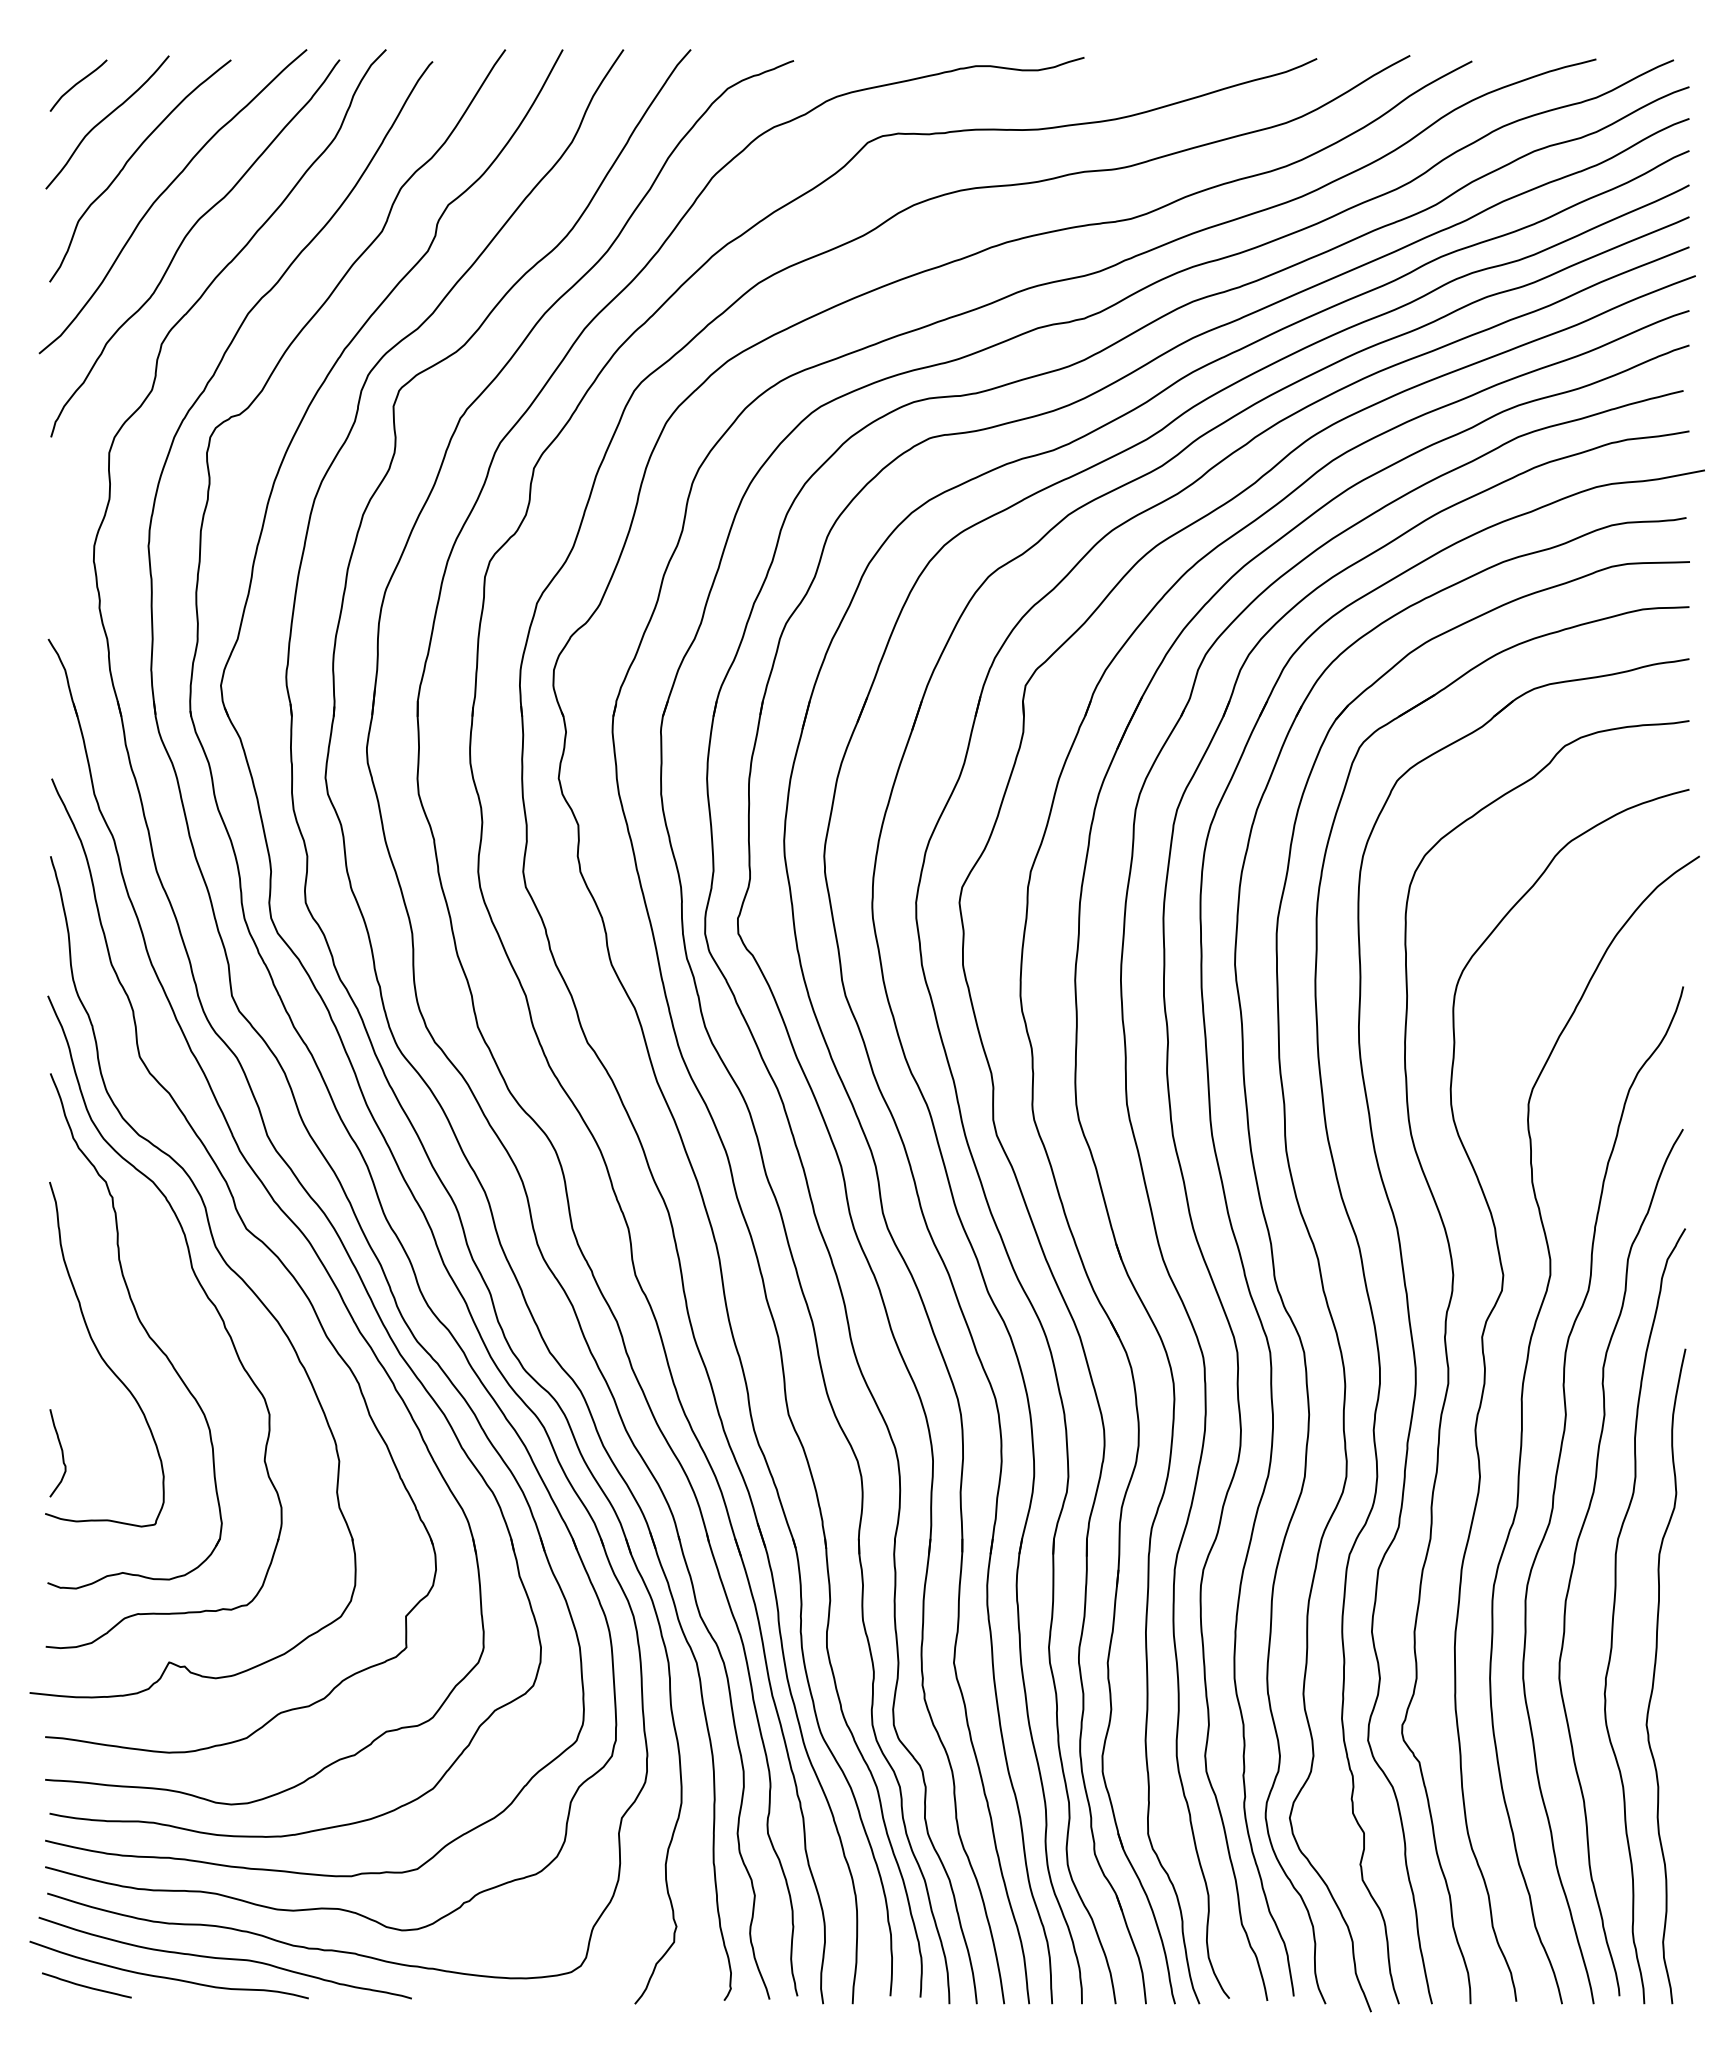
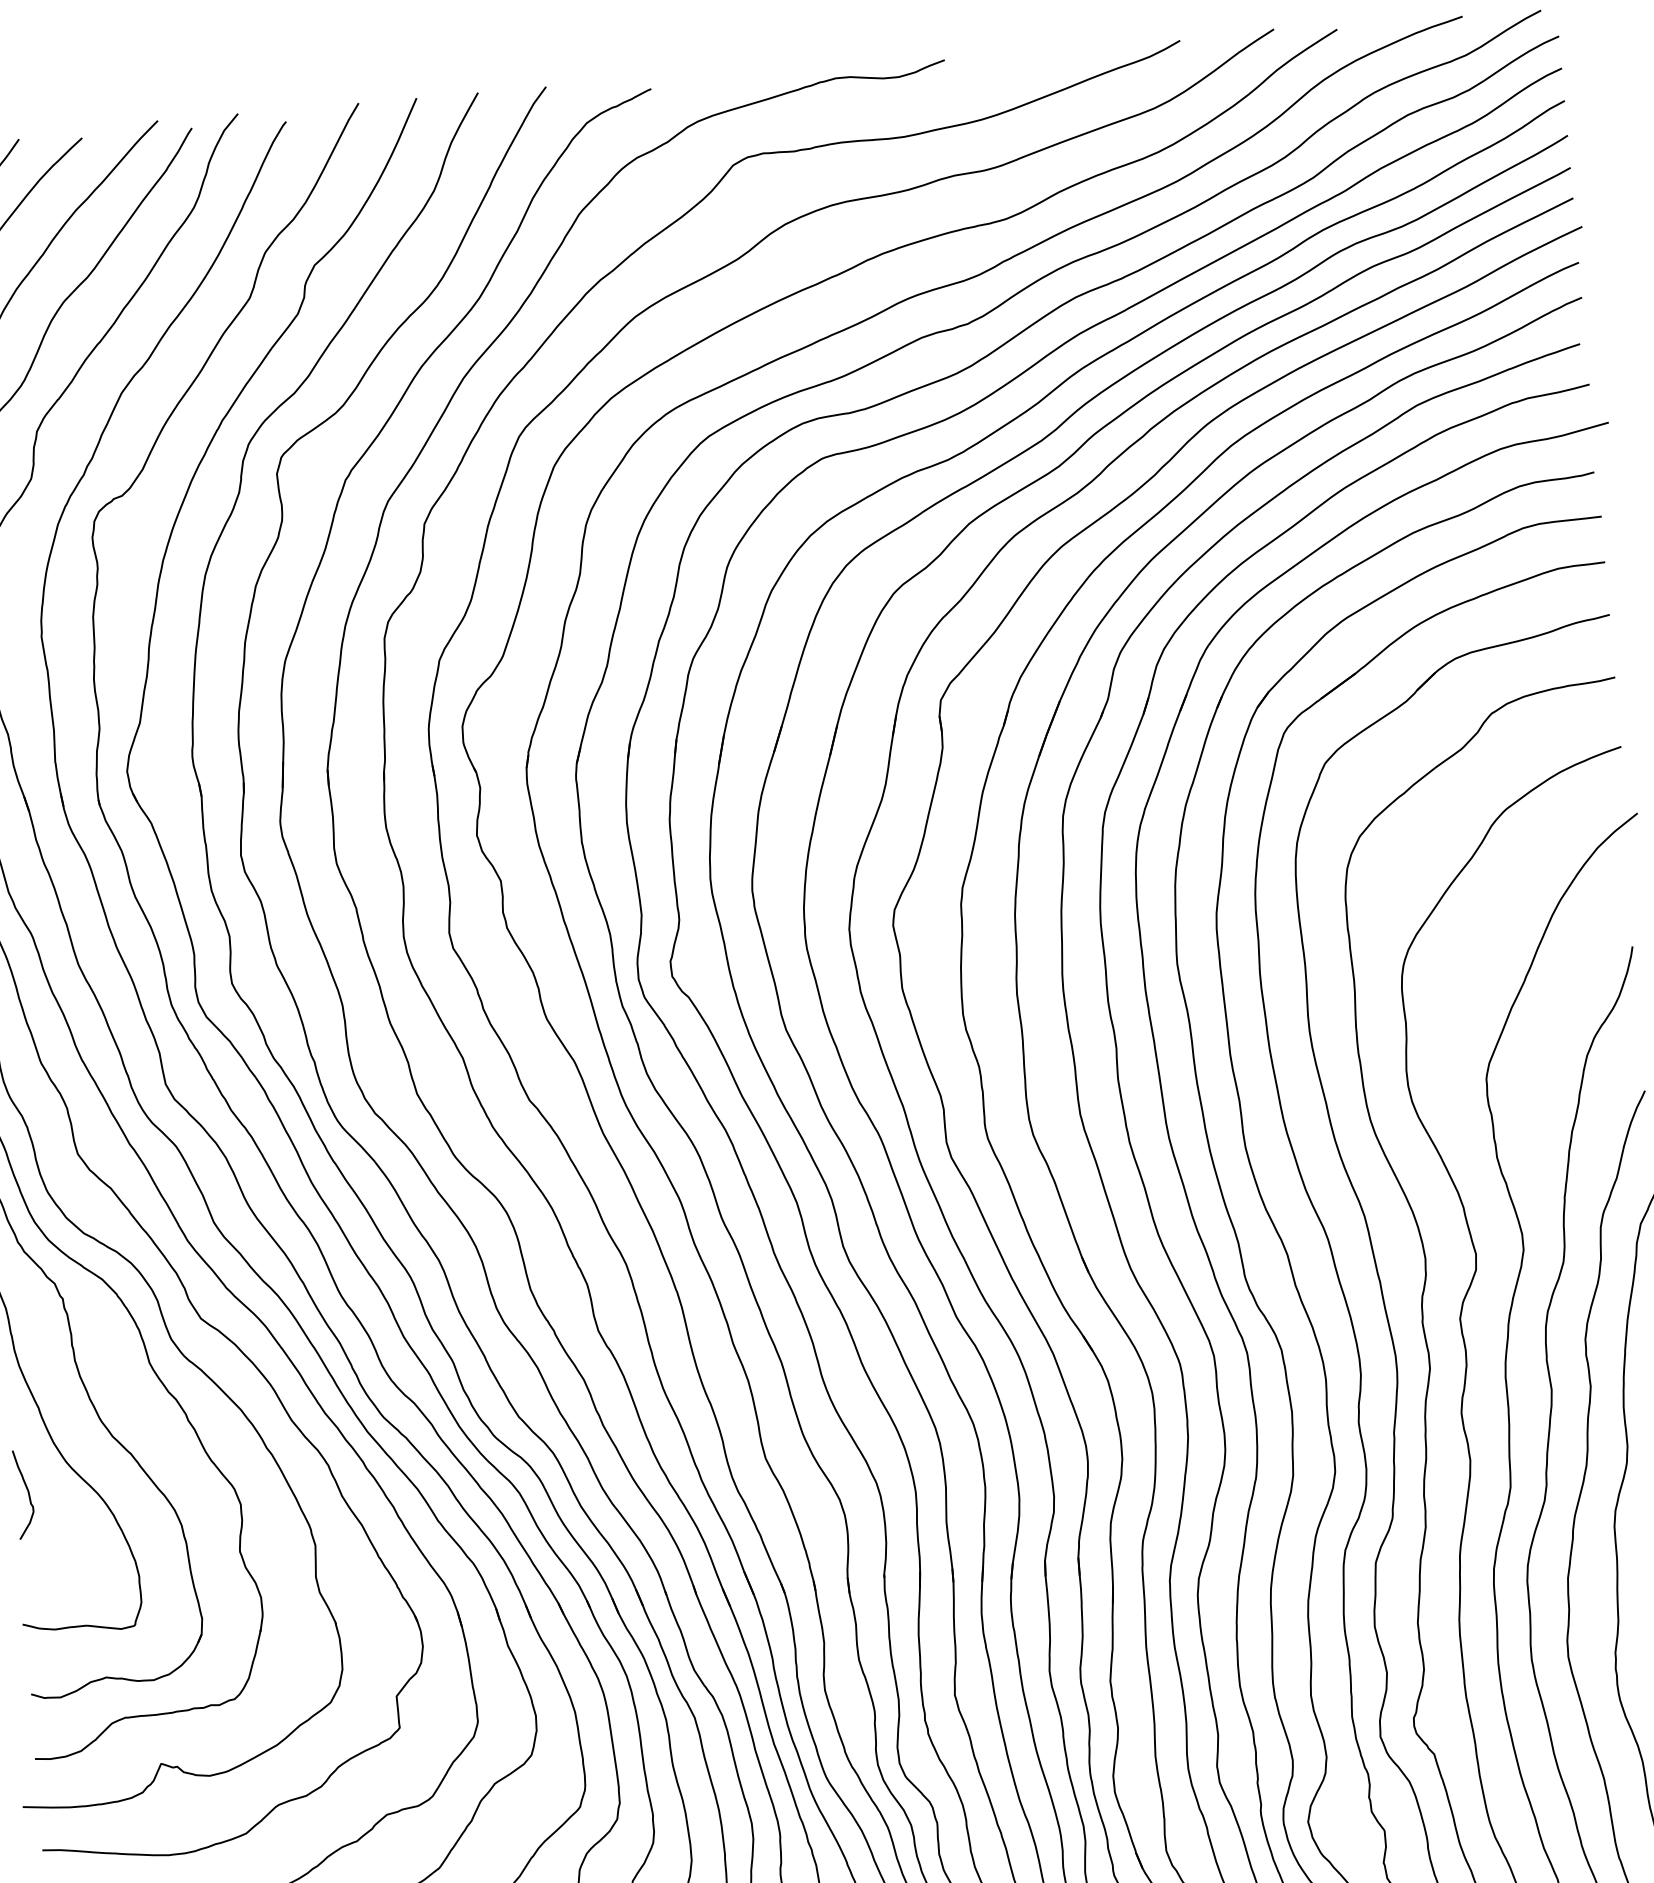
curve: (61, 1453) -> (27, 1494), moved

